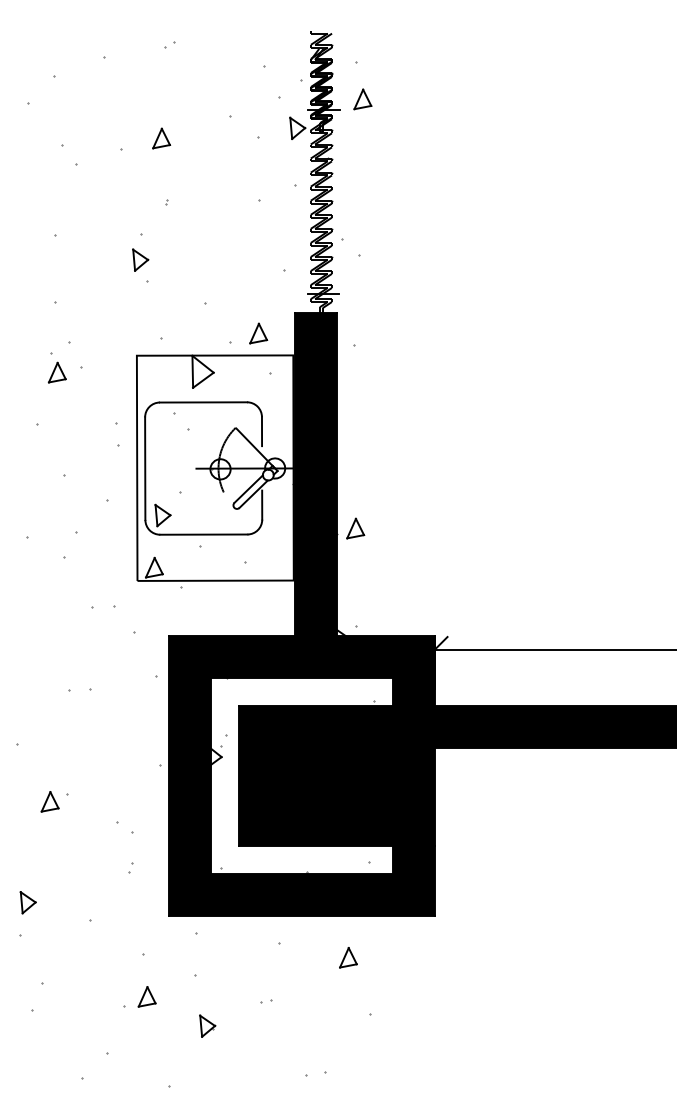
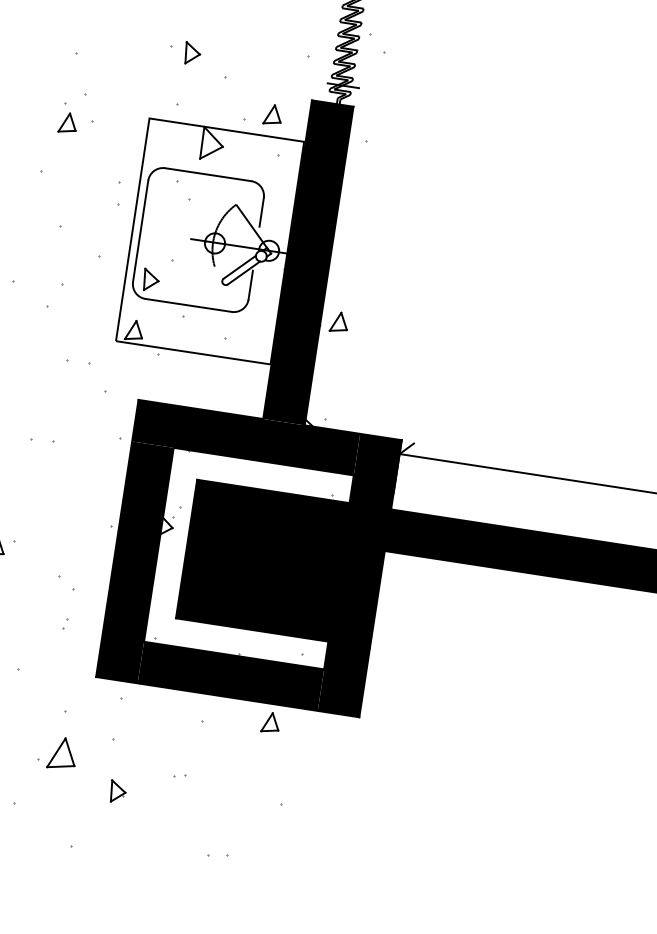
part: (140, 259) -> (192, 52), moved
part: (348, 957) -> (271, 722), moved
part: (146, 996) -> (62, 753), size x1.6

